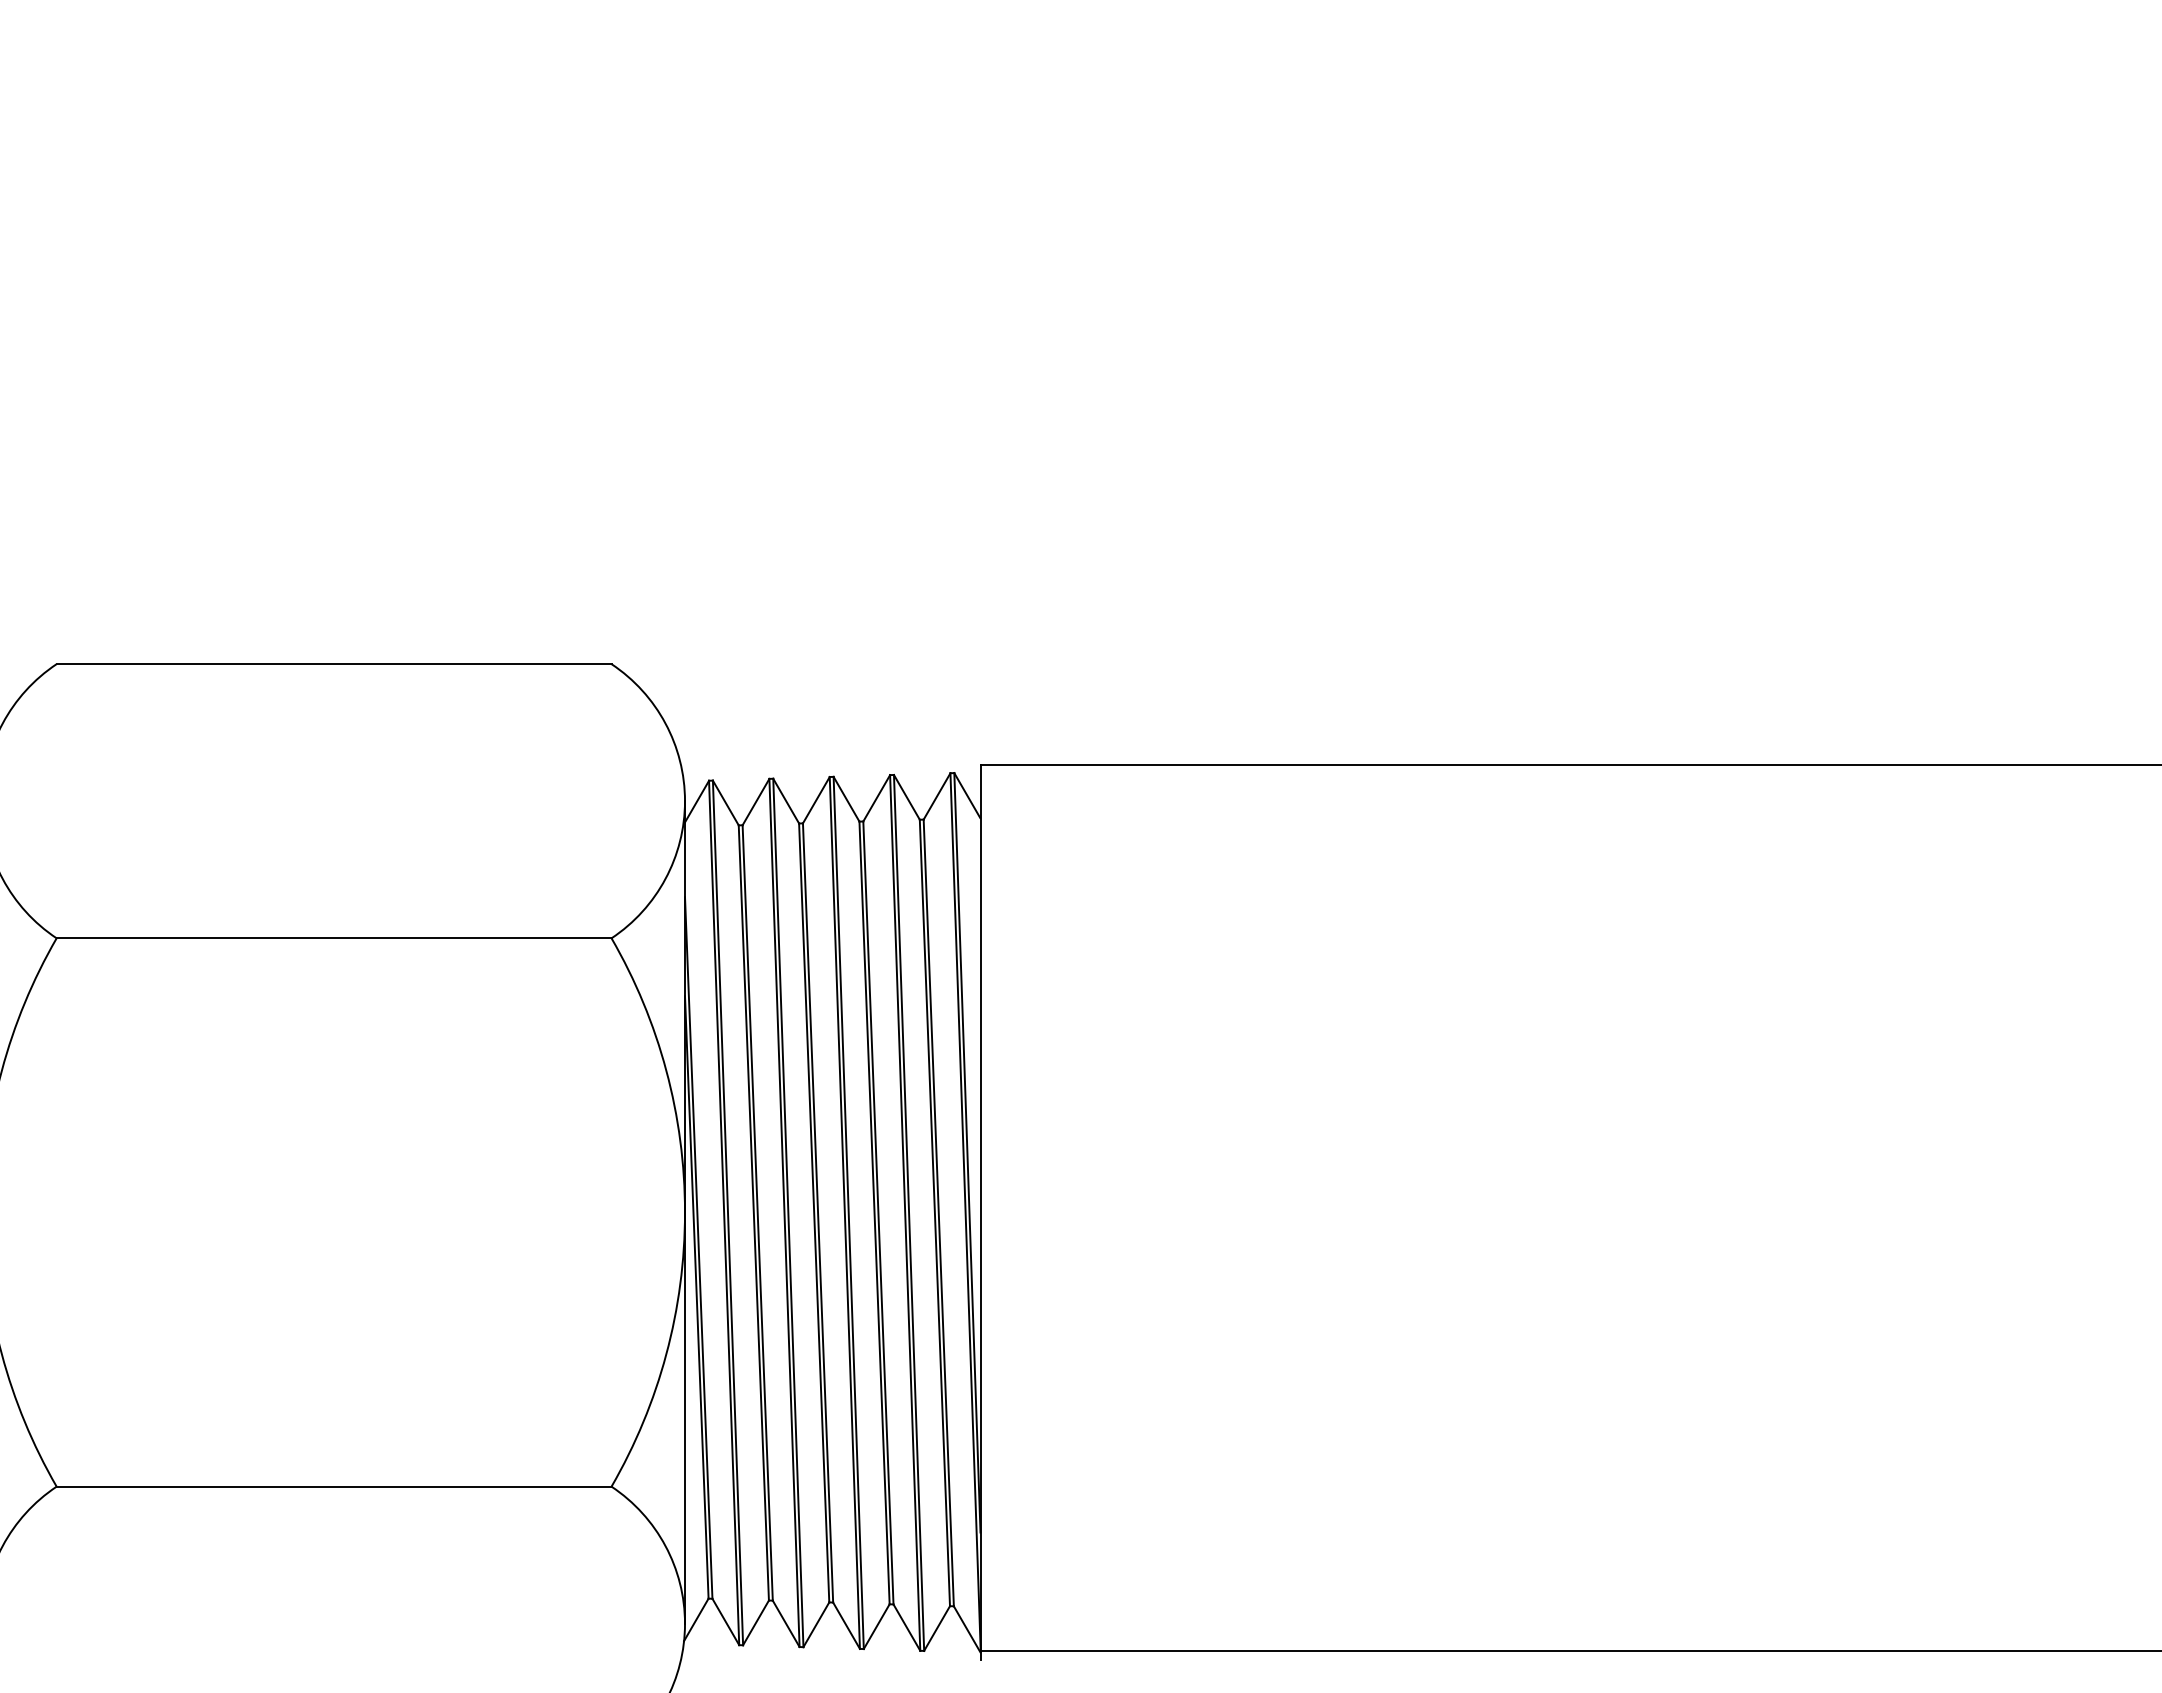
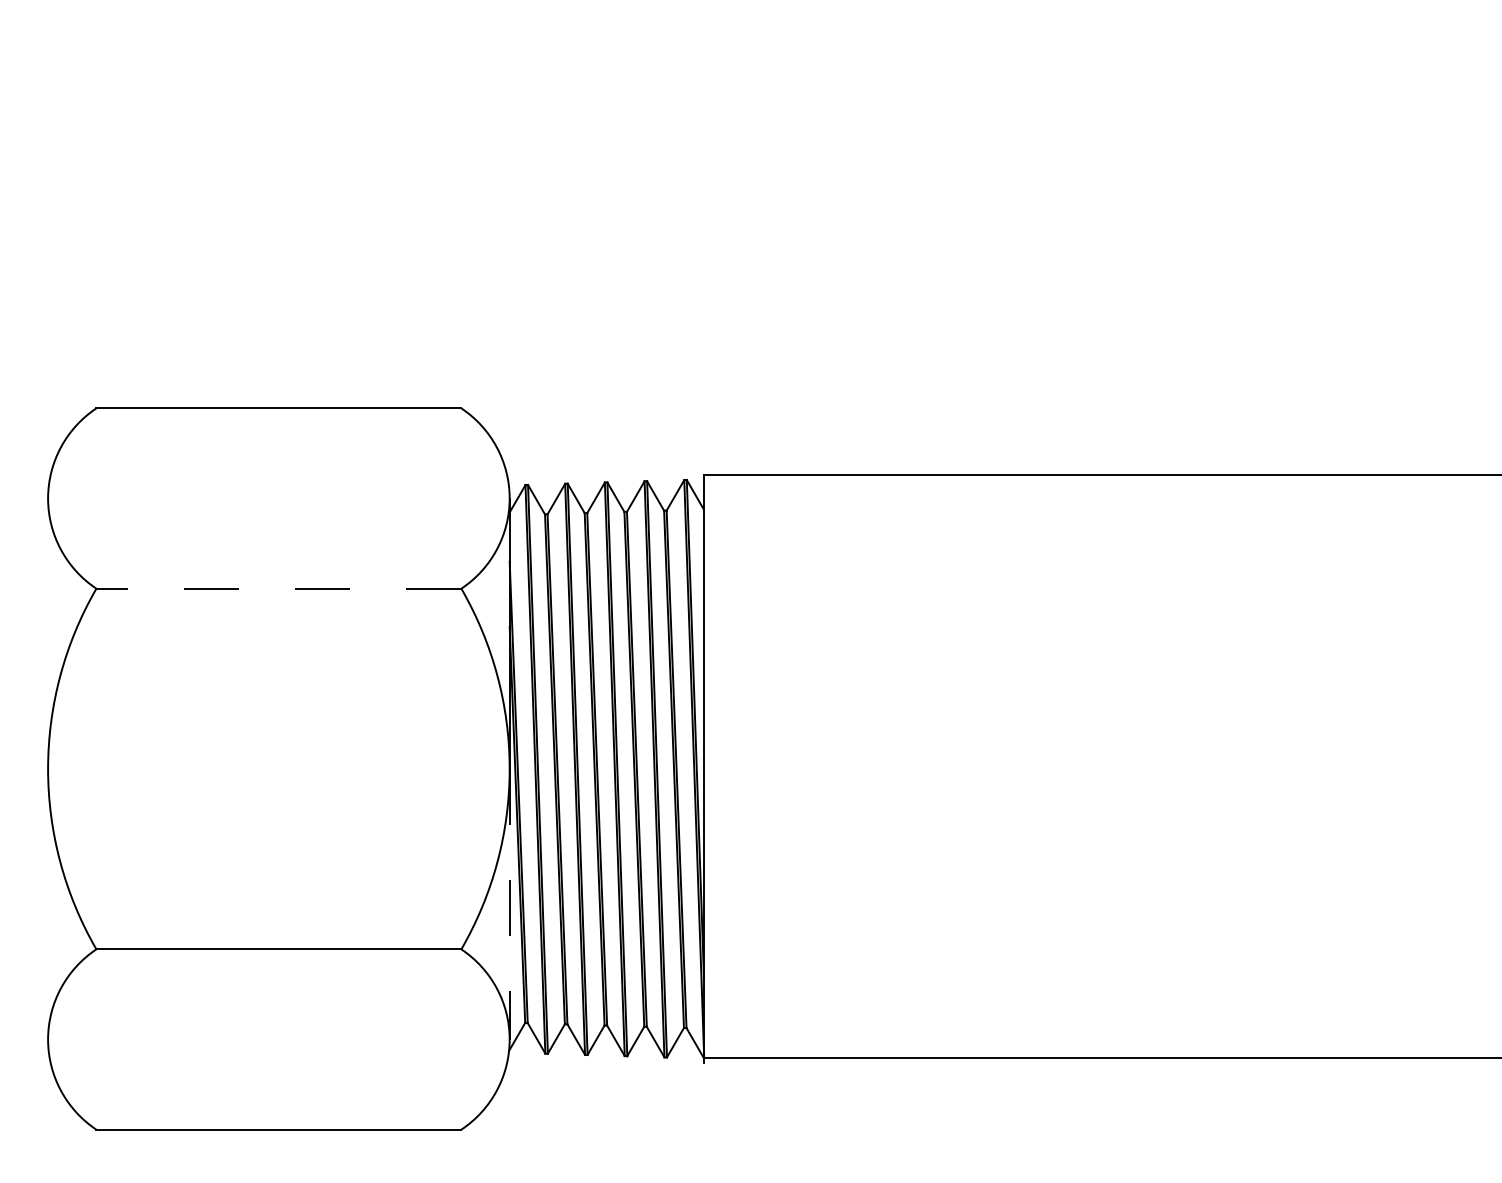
line: (333, 938) -> (278, 588), solid -> dashed
line: (684, 1418) -> (509, 904), solid -> dashed

